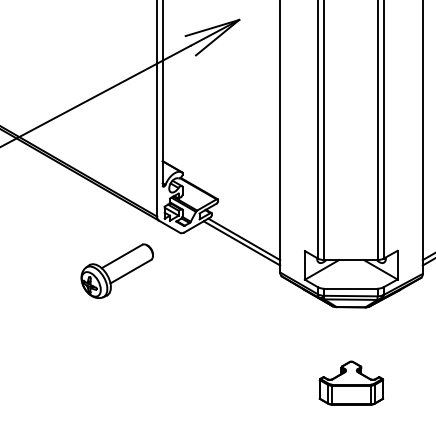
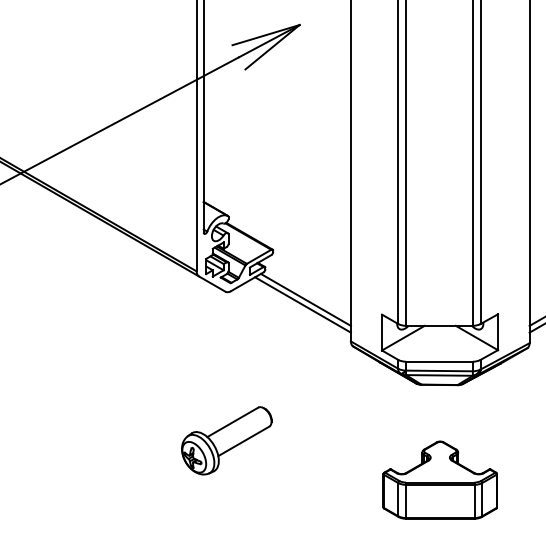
part: (117, 270) -> (226, 440), moved
part: (350, 382) -> (439, 479), size x1.43

